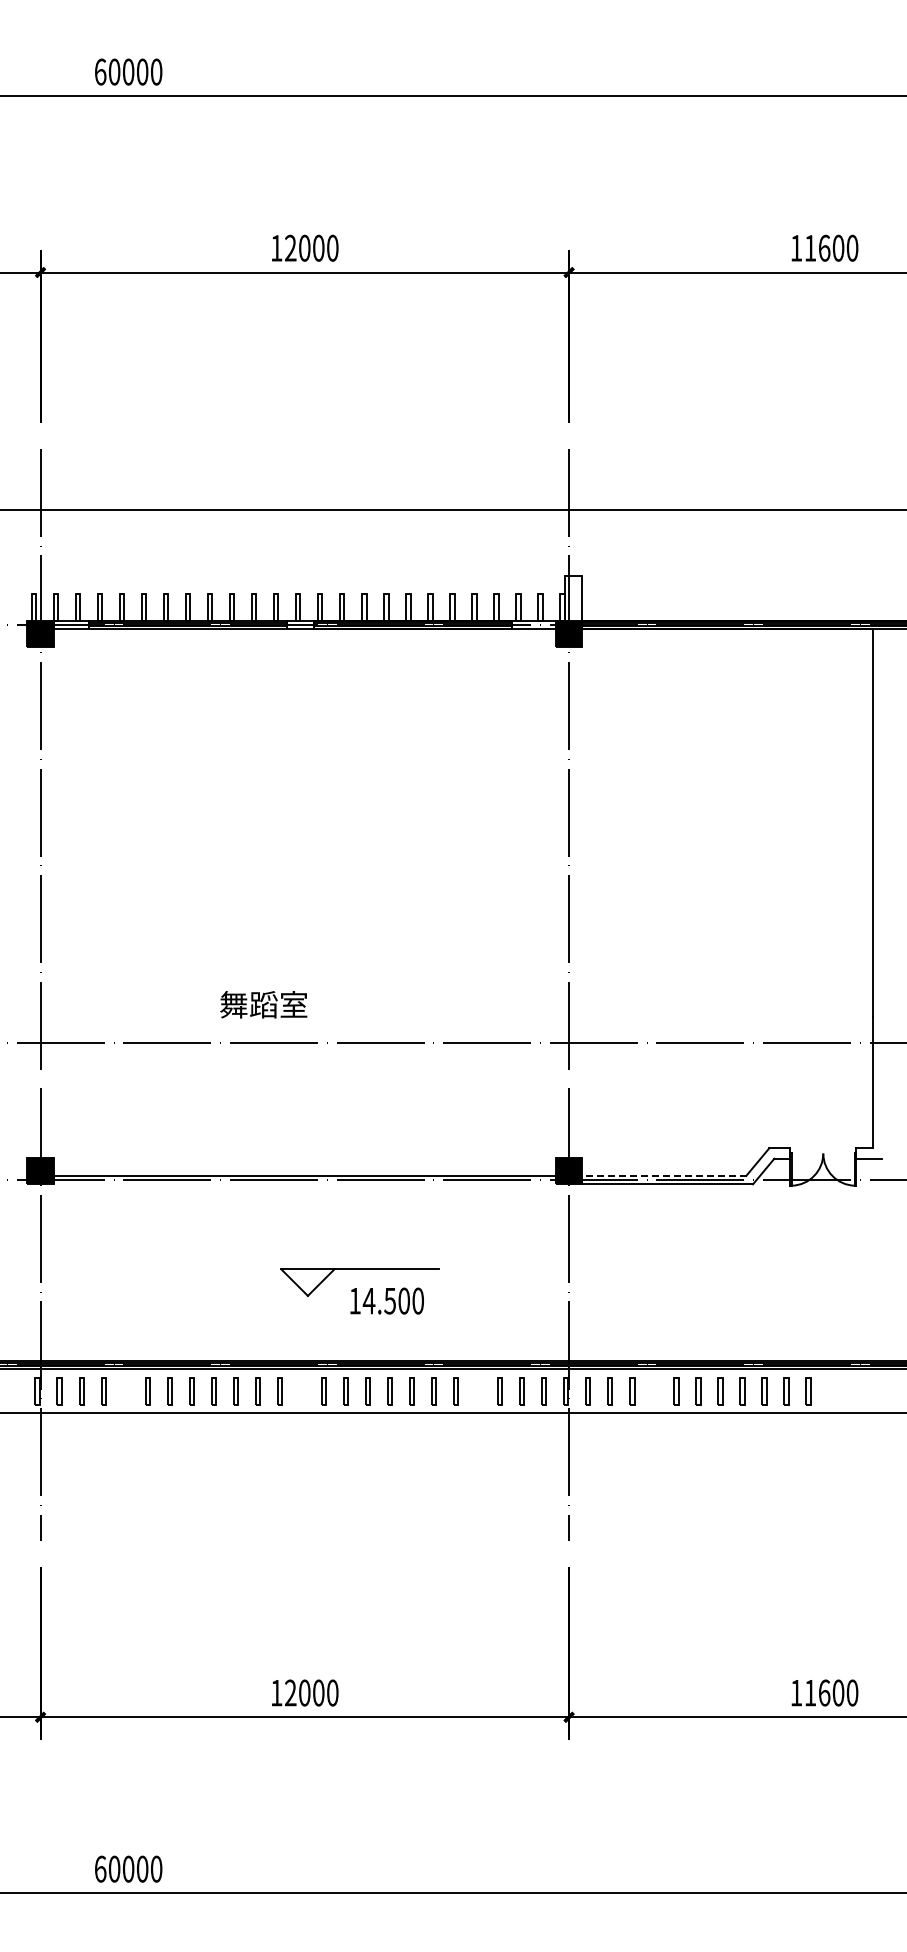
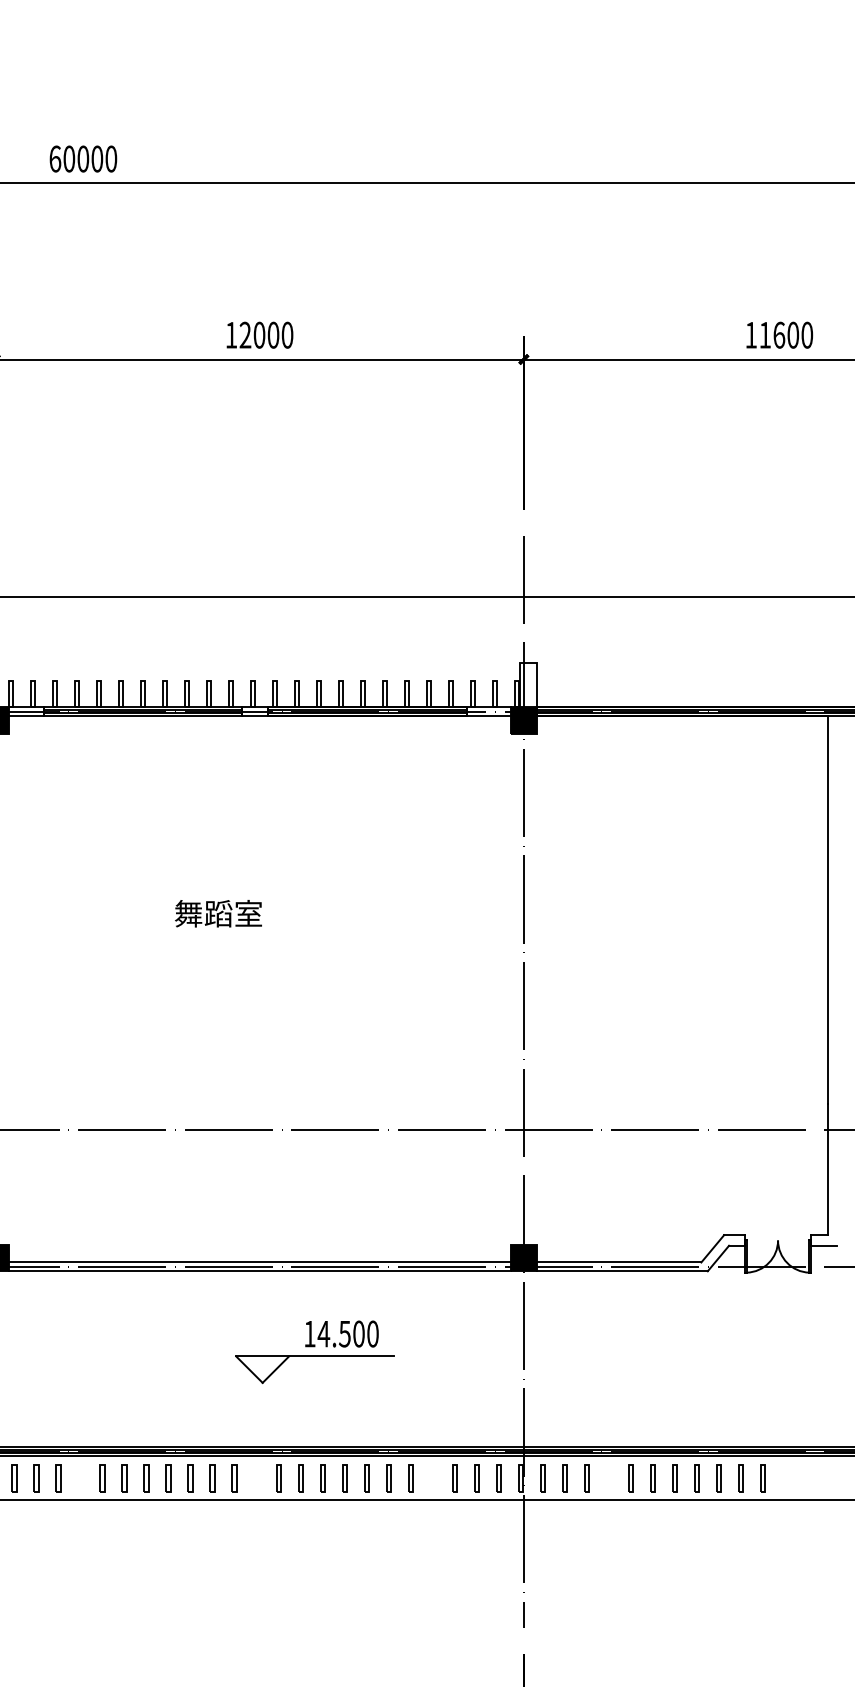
text: (263, 1004) -> (218, 913), moved
line: (663, 1175) -> (618, 1262), dashed -> solid
line: (304, 1184) -> (259, 1271), added
text: (386, 1300) -> (341, 1333), moved

